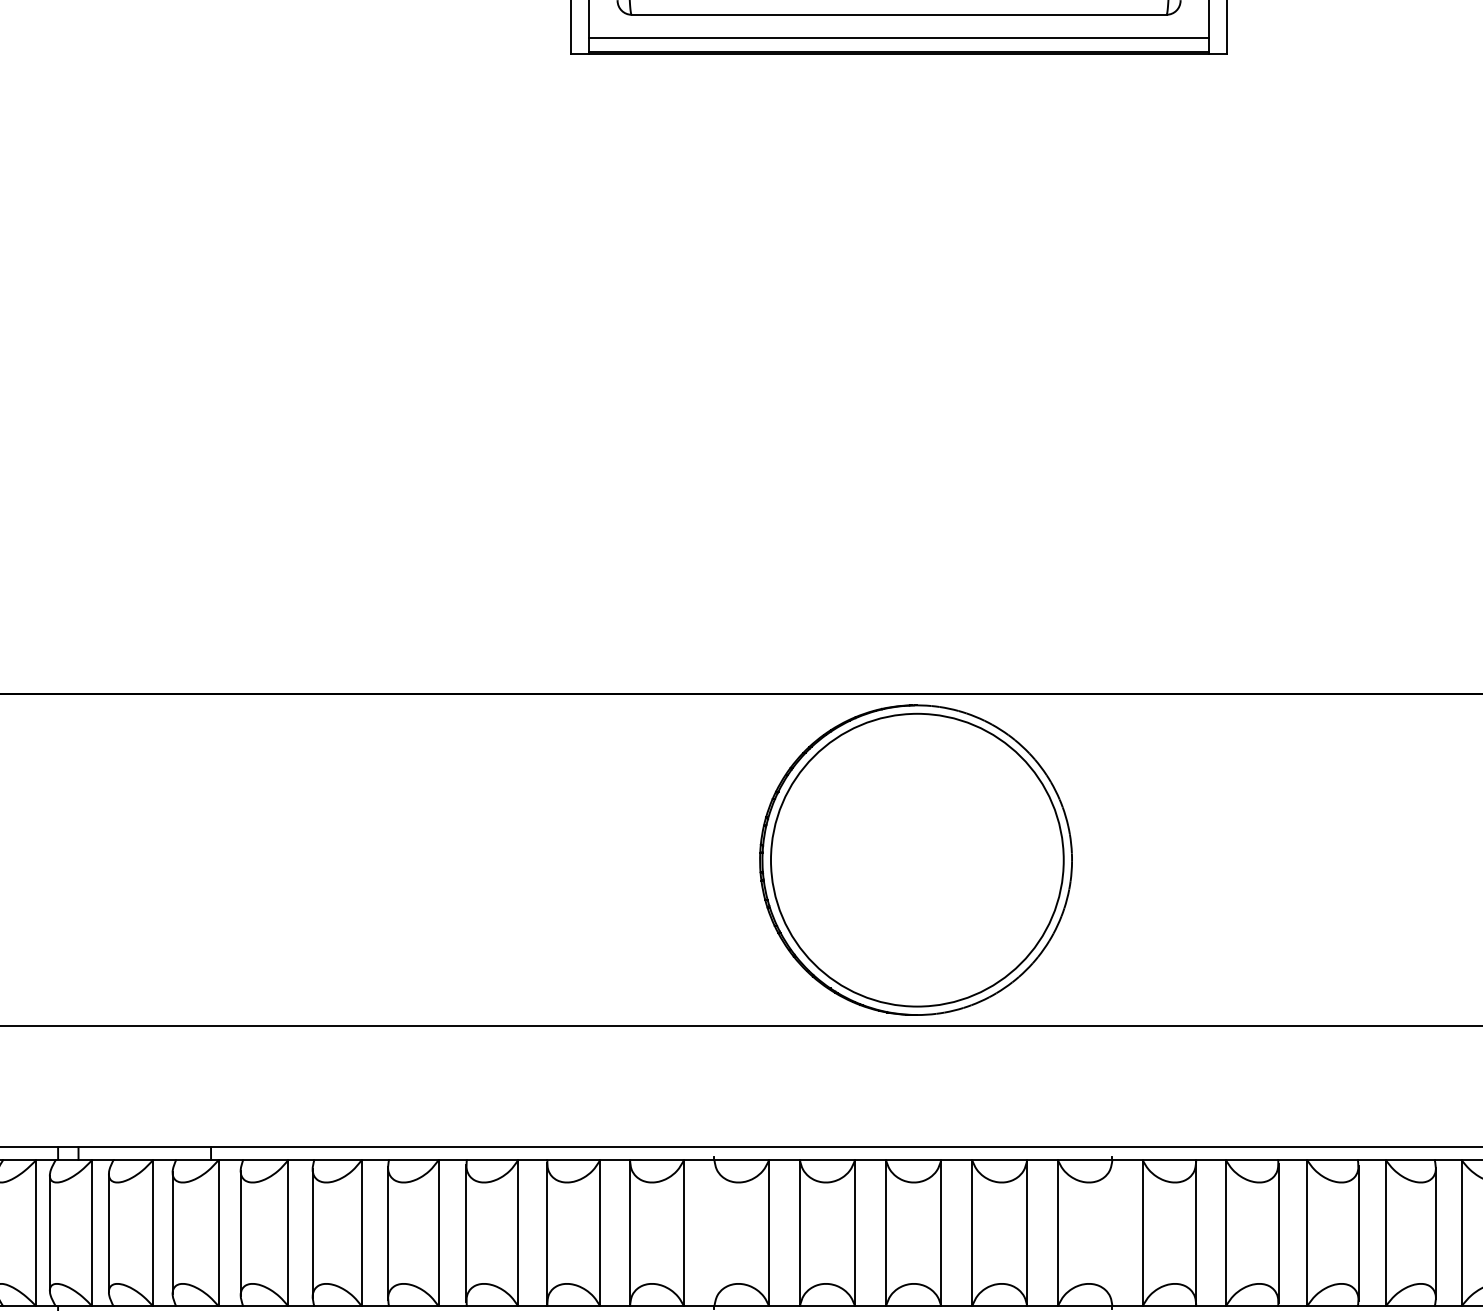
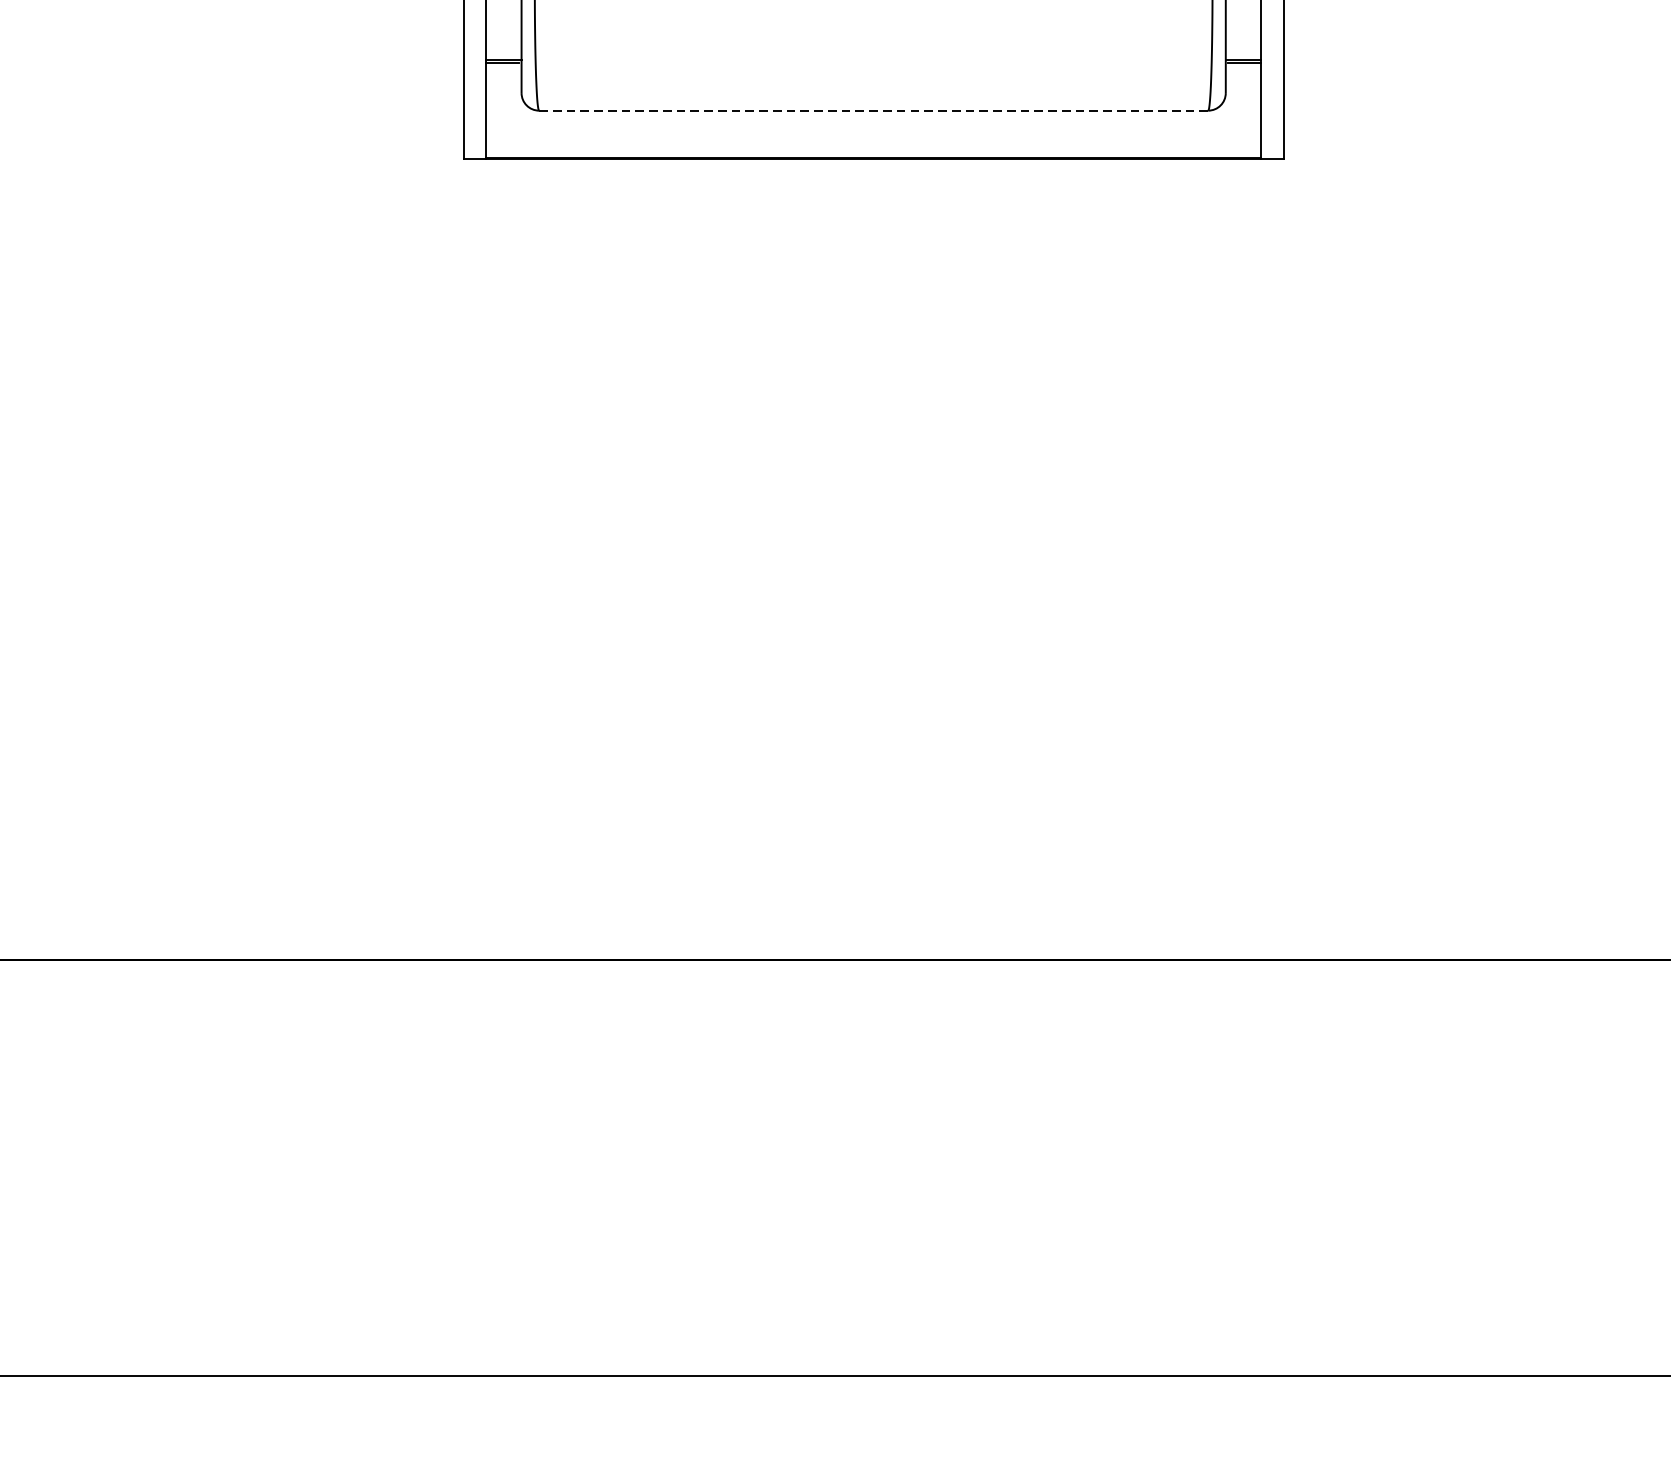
line: (898, 14) -> (872, 110), solid -> dashed
line: (898, 38) -> (872, 140), removed
part: (915, 859) -> (894, 1167), removed

